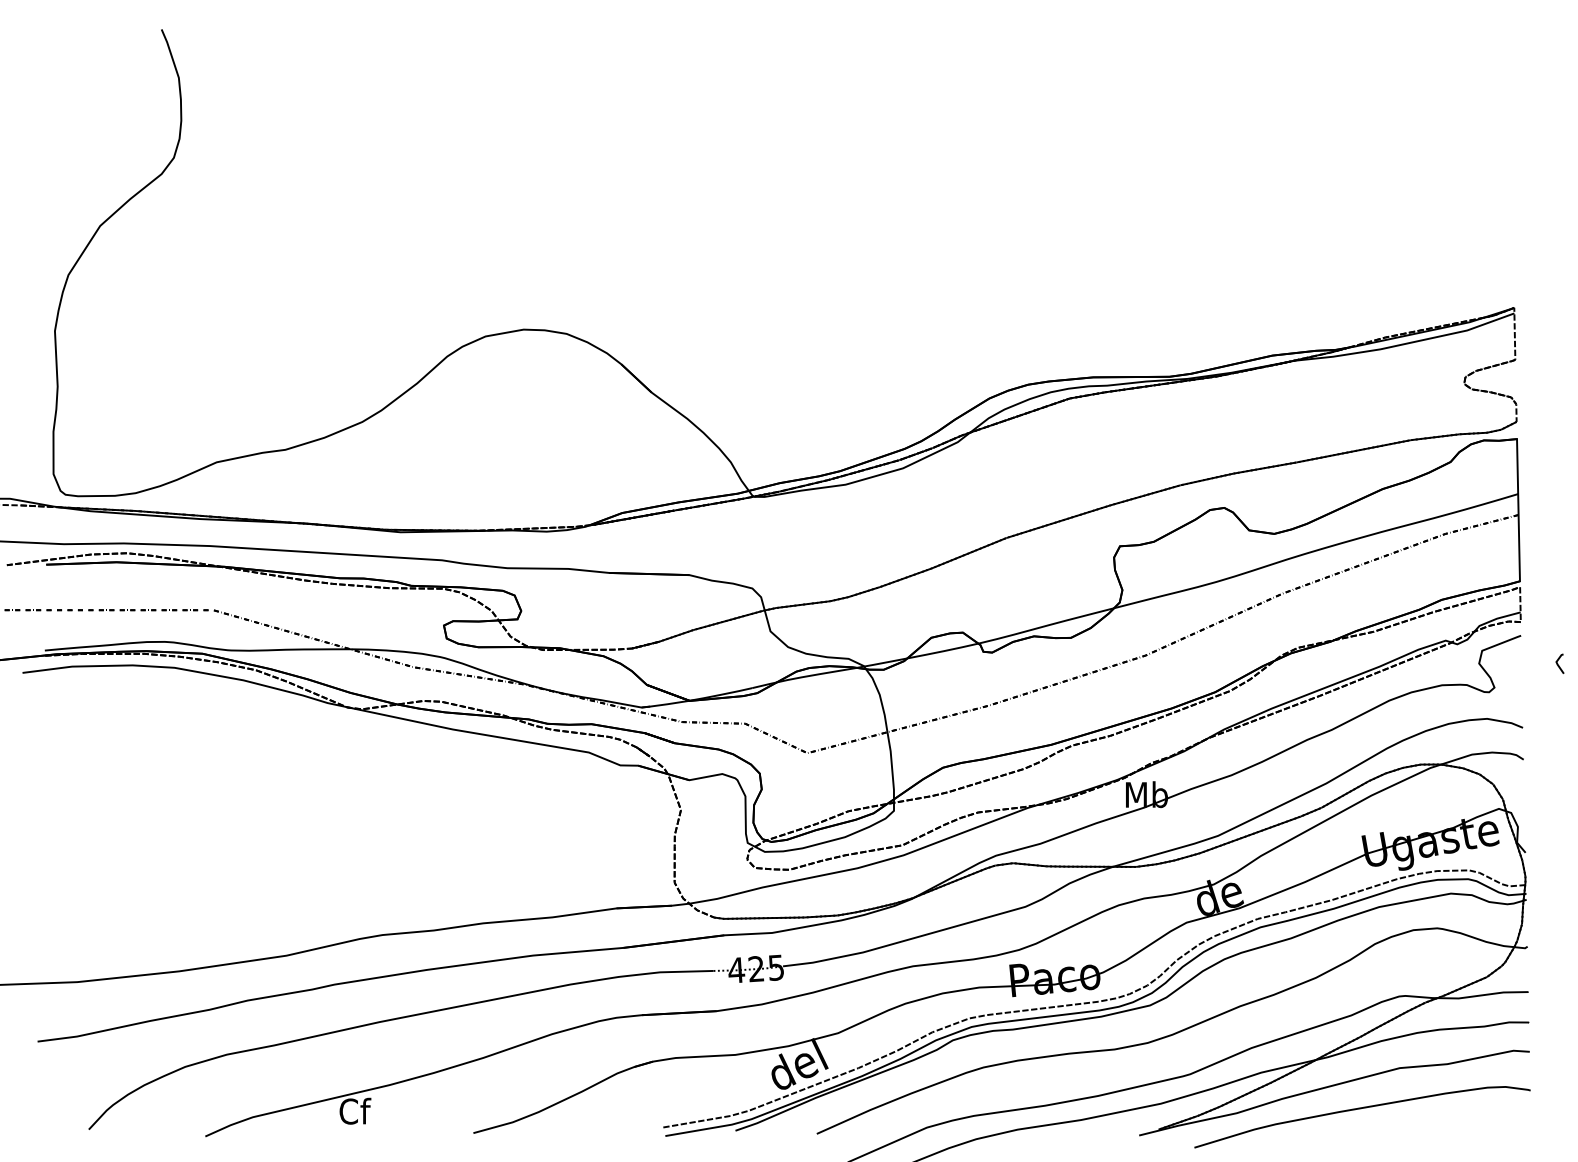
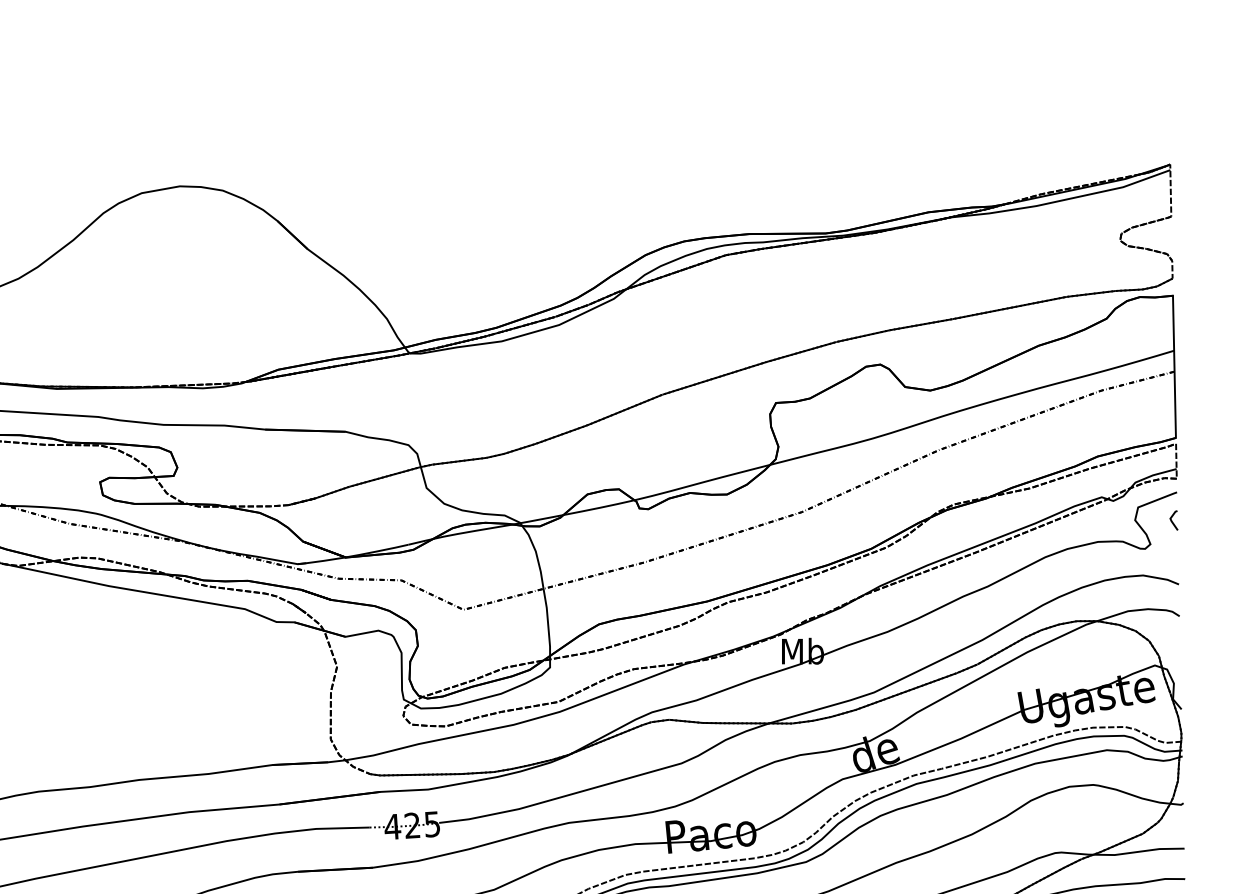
line: (1558, 663) -> (1172, 520), moved

